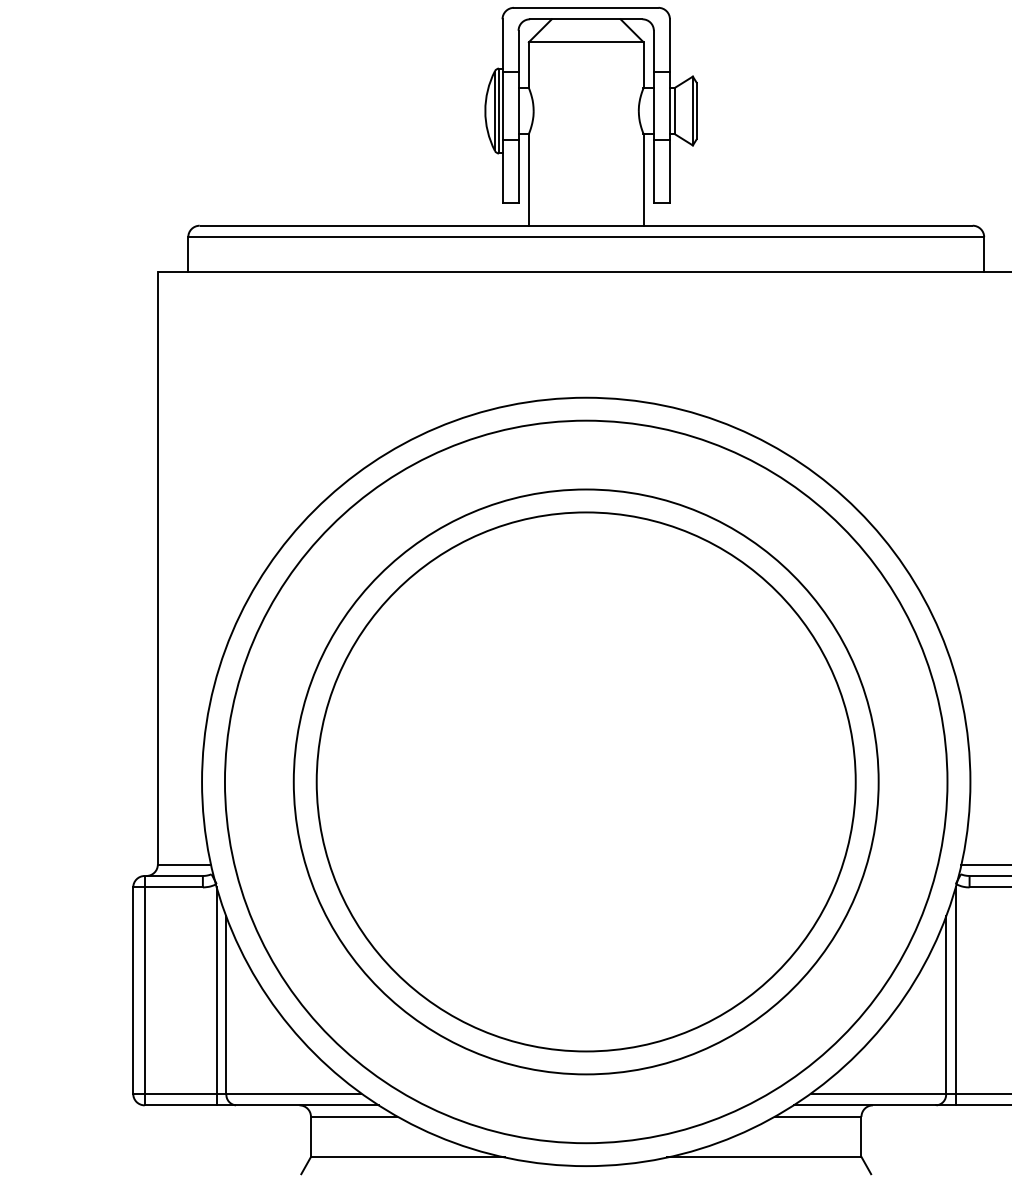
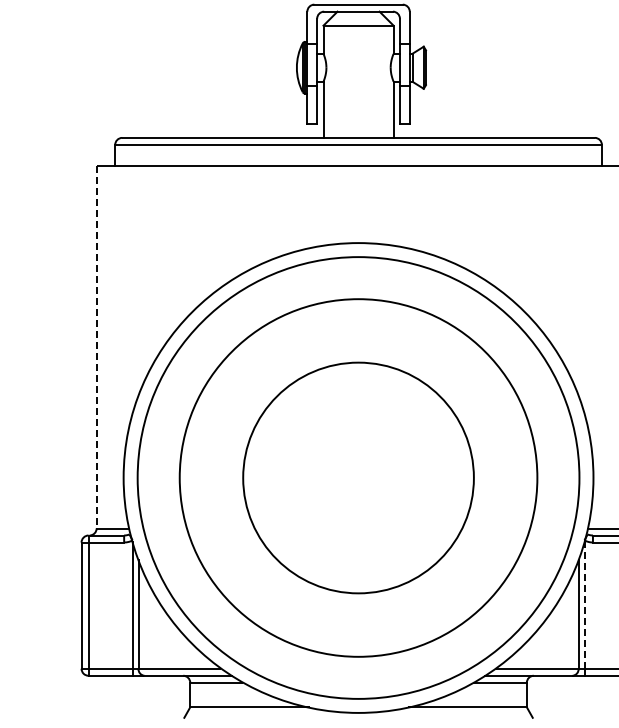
line: (157, 568) -> (96, 347), solid -> dashed
circle: (586, 781) -> (358, 477), size x0.7
line: (955, 990) -> (584, 605), solid -> dashed

